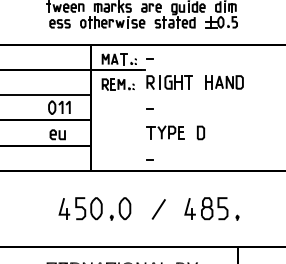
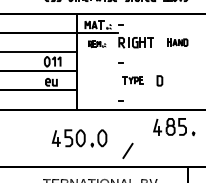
part: (224, 82) -> (177, 42), size x0.7
part: (117, 84) -> (96, 44), size x0.7
part: (165, 132) -> (133, 80), size x0.7
part: (211, 208) -> (173, 126), moved
line: (158, 209) -> (127, 151), moved

